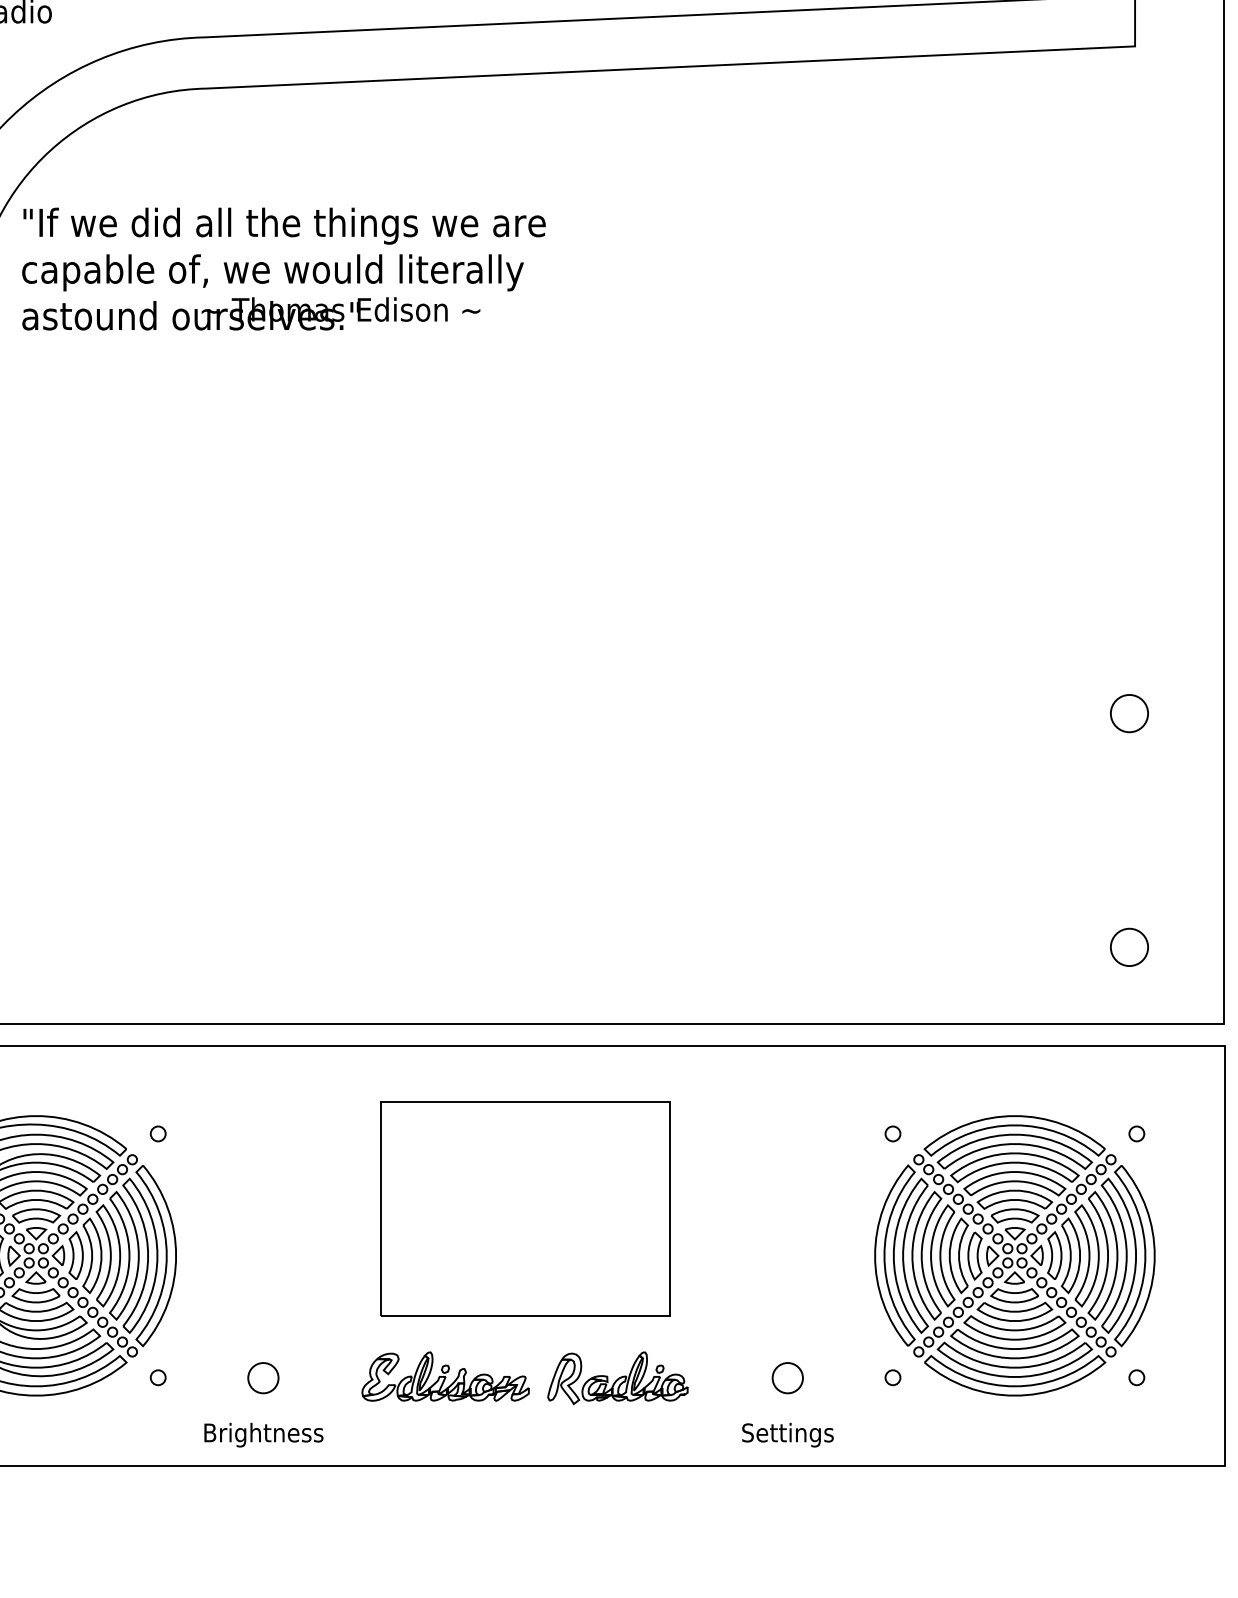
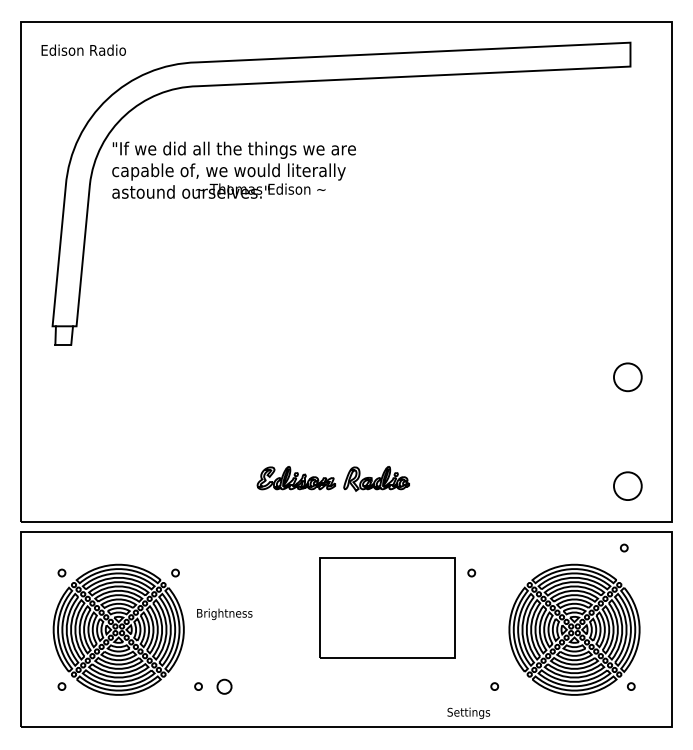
circle: (1128, 711) -> (627, 376), size x1.6
circle: (1128, 945) -> (627, 485), size x1.6
circle: (892, 1132) -> (471, 572), moved
circle: (1137, 1132) -> (624, 547), moved
part: (525, 1207) -> (387, 607), moved
circle: (158, 1377) -> (198, 686), moved
part: (523, 1377) -> (332, 478), moved
circle: (787, 1377) -> (468, 686), removed
circle: (892, 1377) -> (494, 686), moved
text: (263, 1433) -> (224, 613), moved

